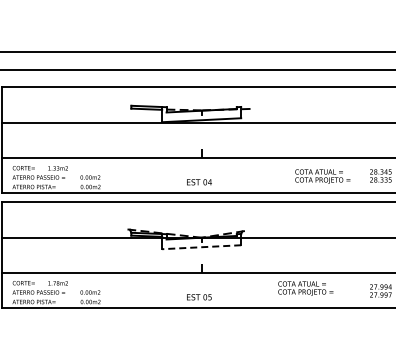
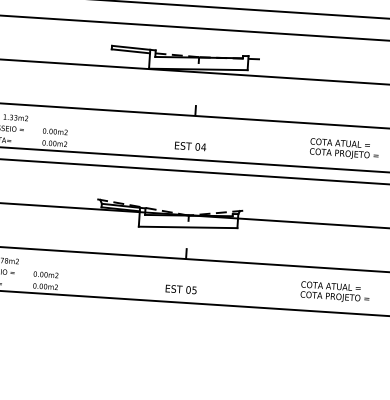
line: (201, 247) -> (187, 227), dashed -> solid
text: (305, 288) -> (334, 292), moved

